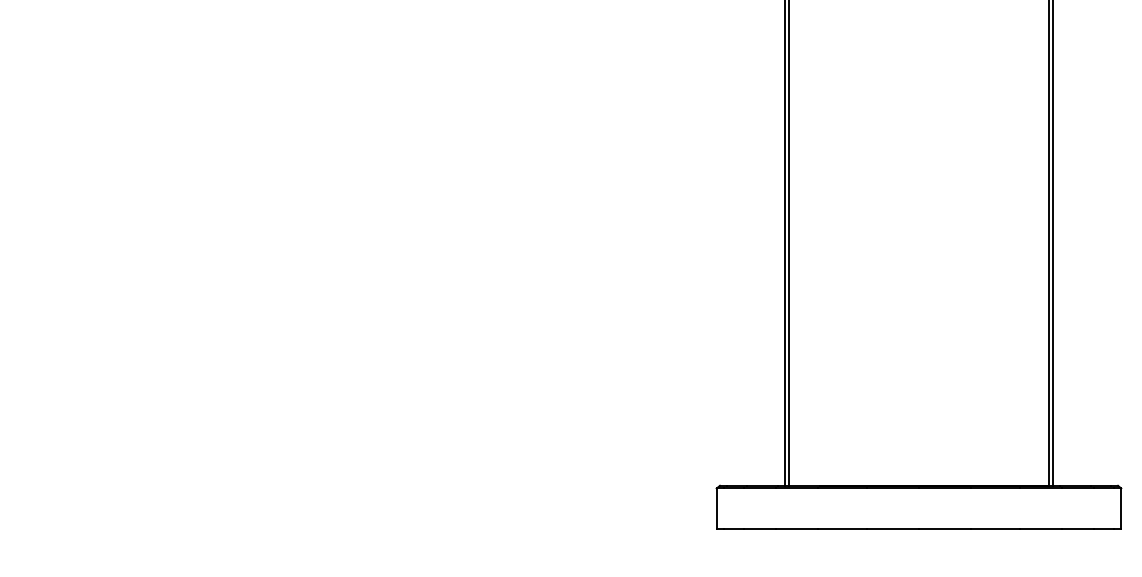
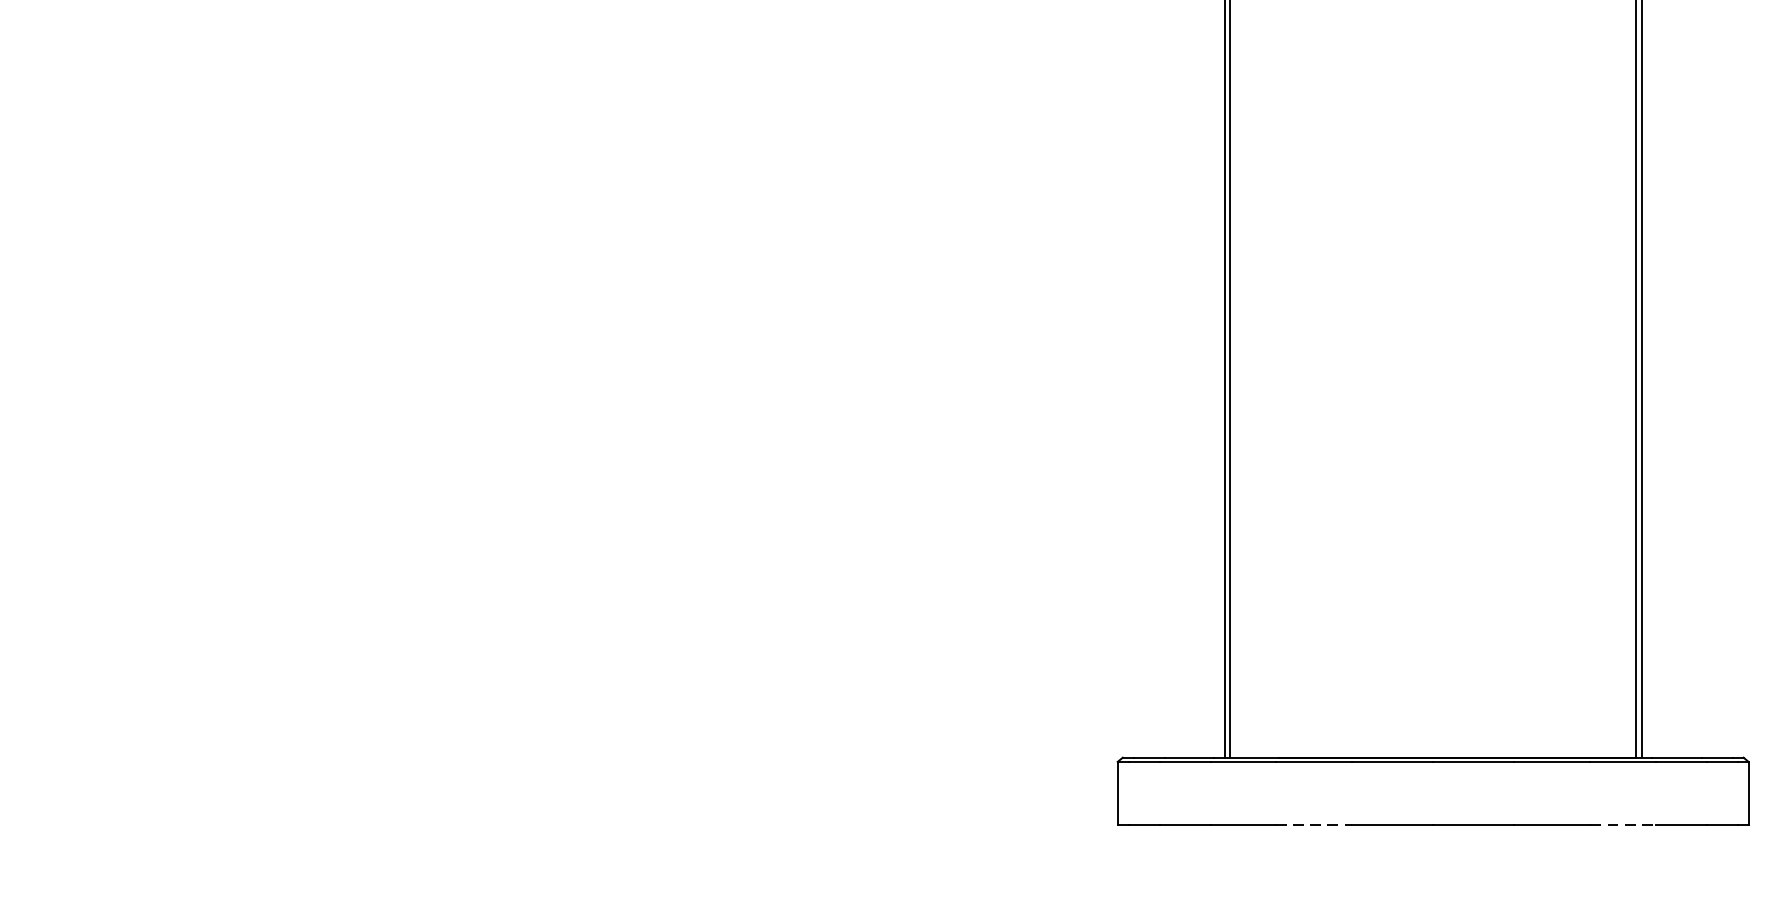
line: (843, 529) -> (1315, 825), solid -> dashed
line: (1040, 529) -> (1622, 825), solid -> dashed

